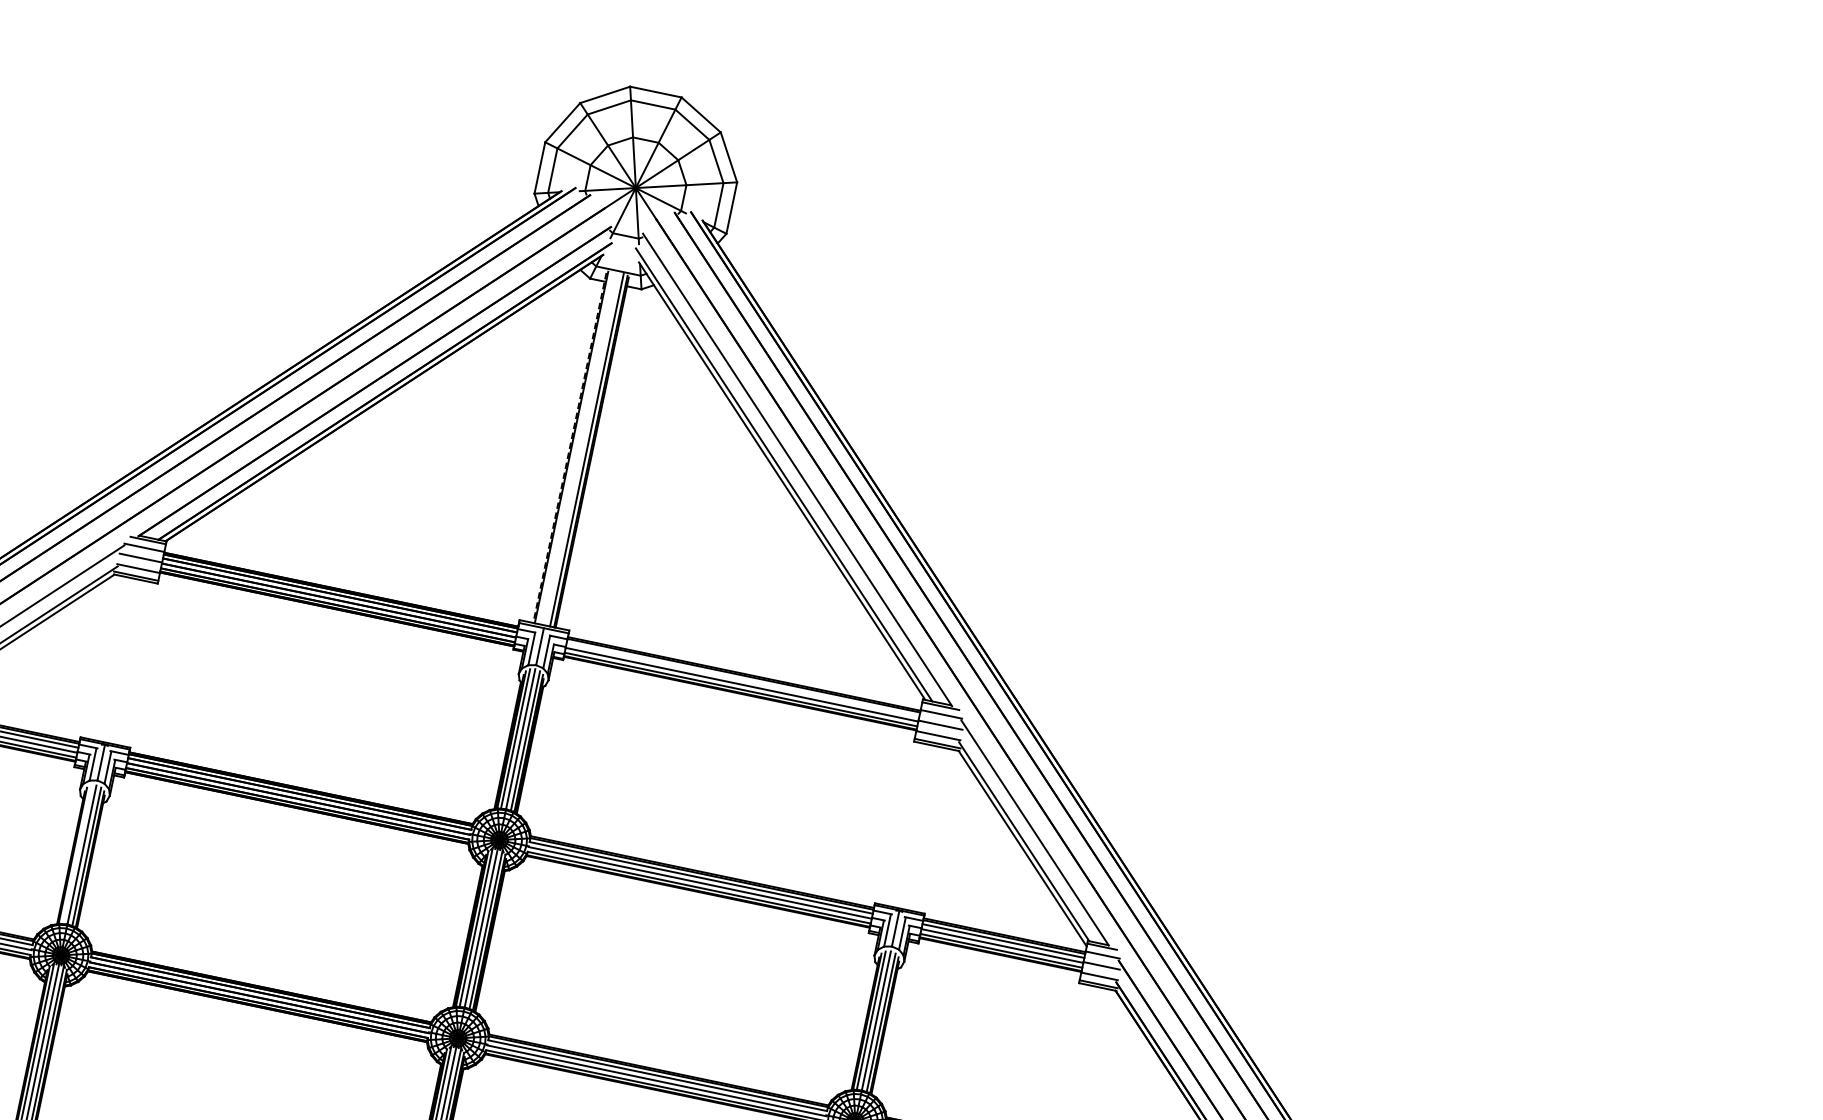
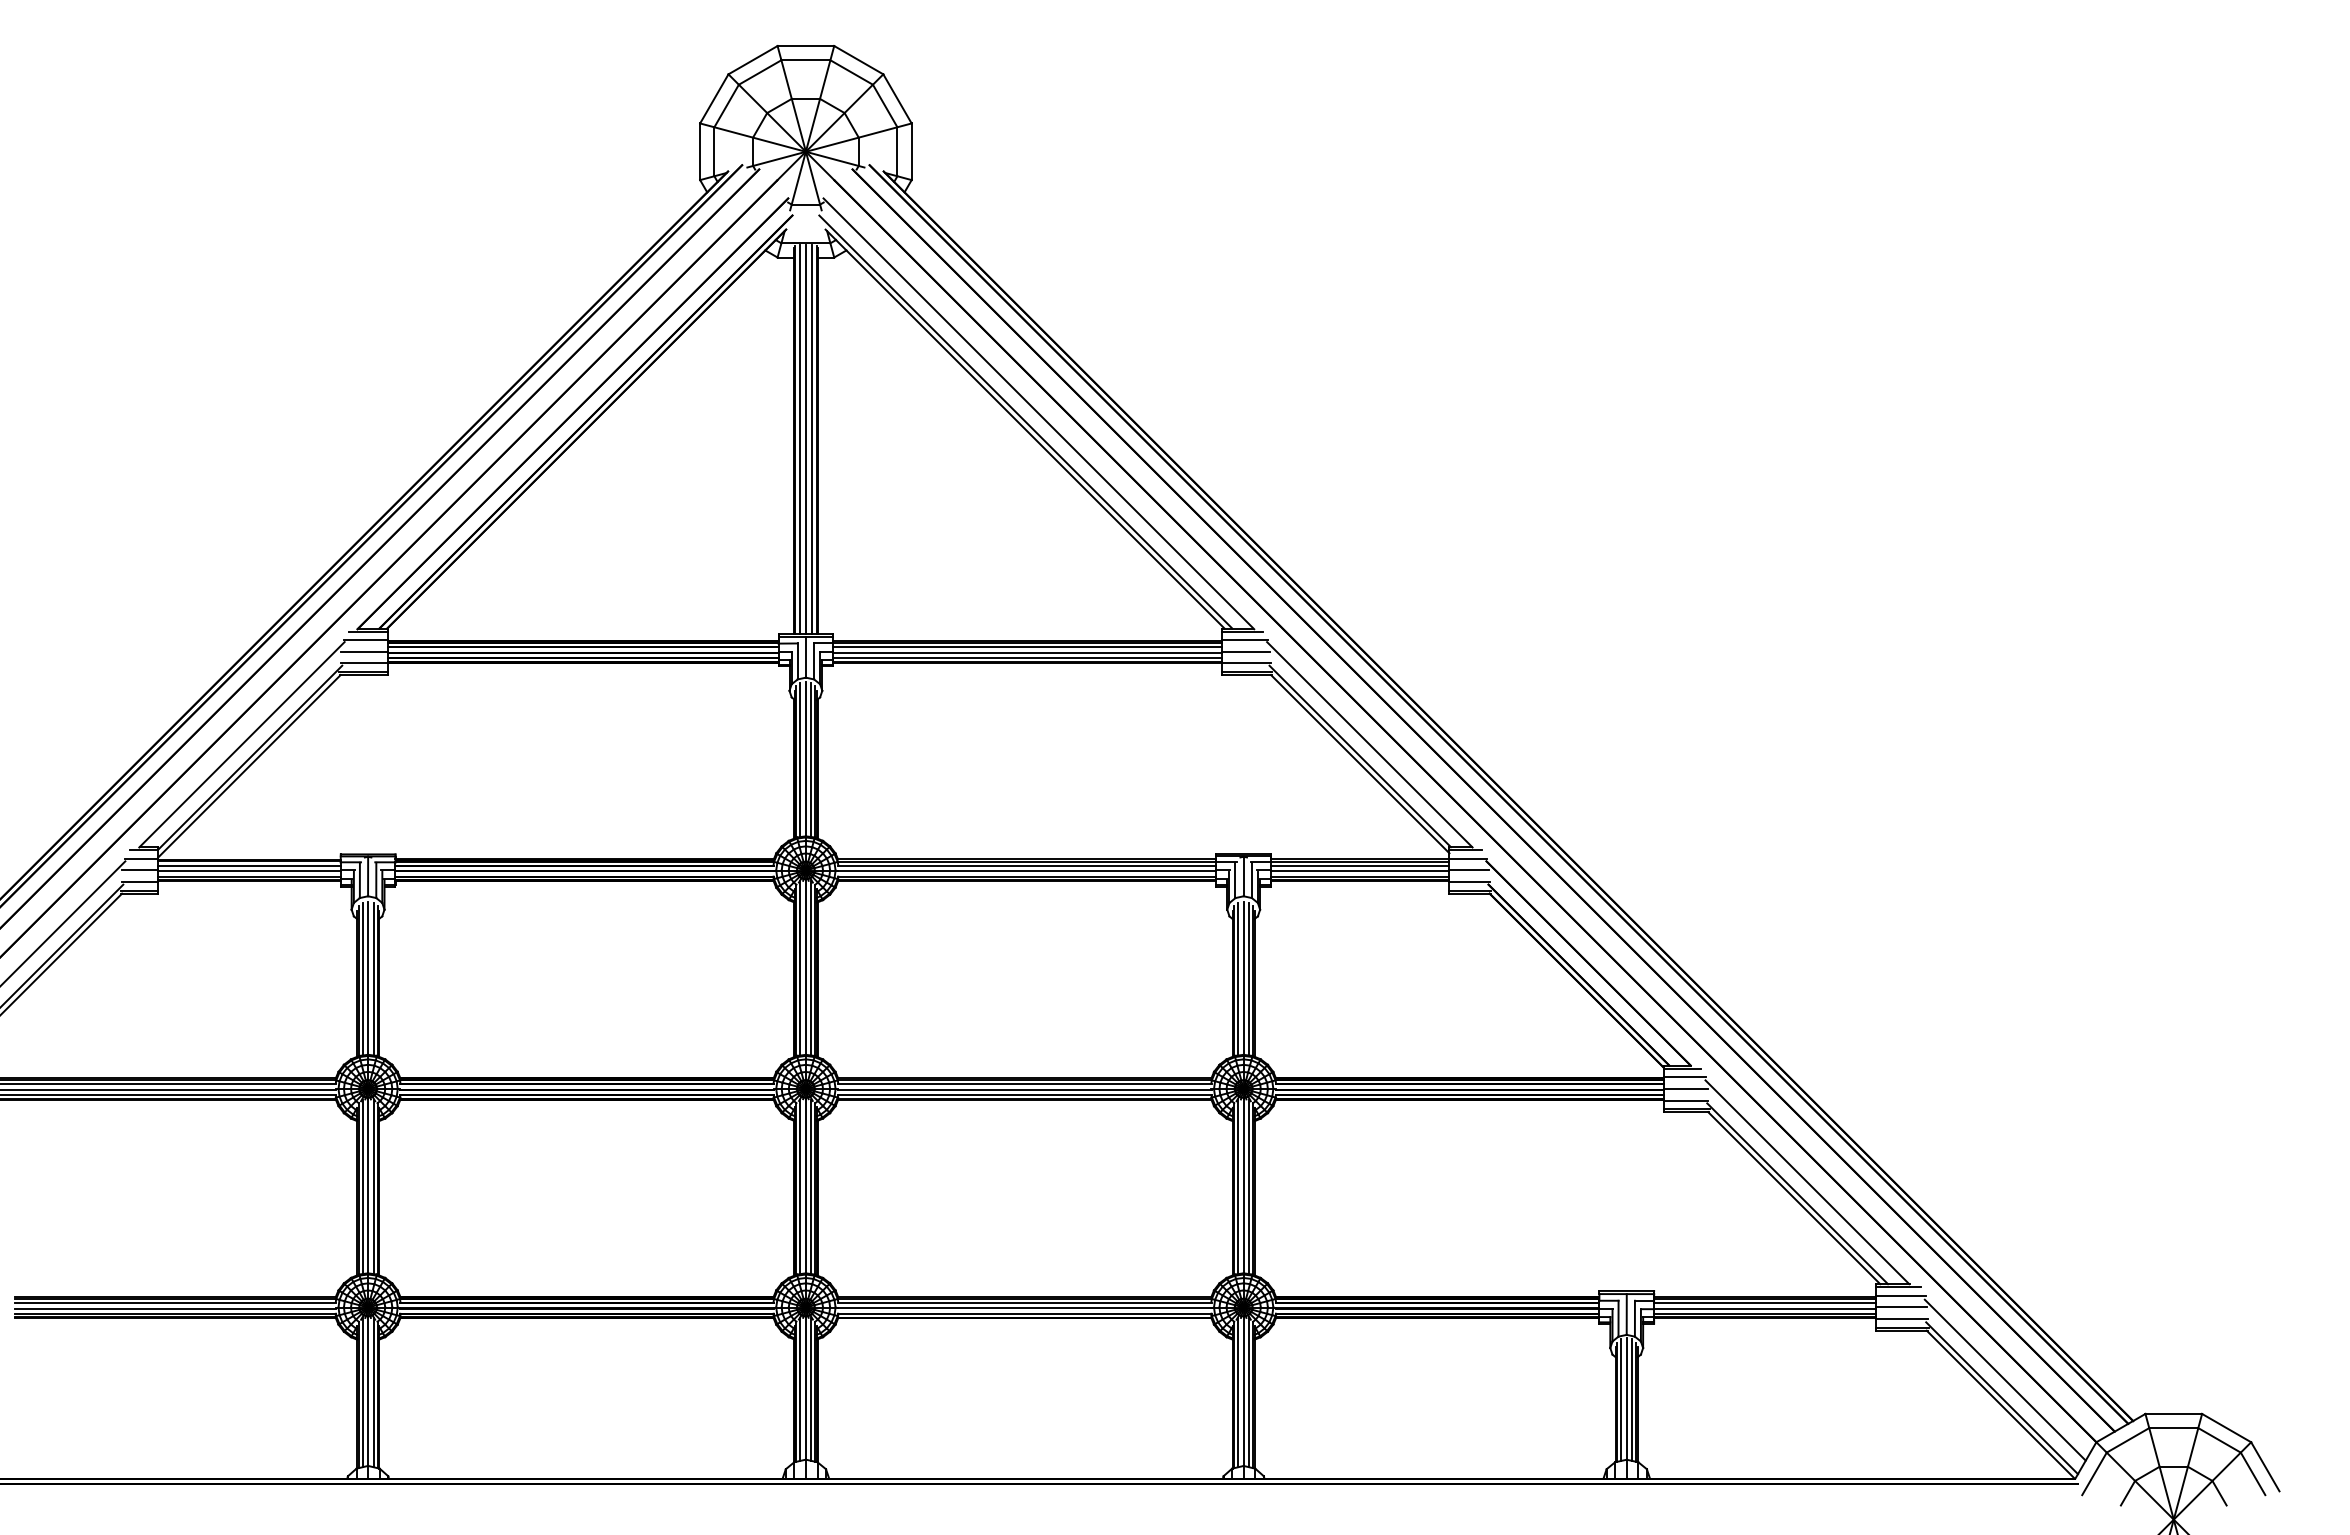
line: (569, 447) -> (793, 440), dashed -> solid
line: (575, 447) -> (799, 439), added
line: (581, 448) -> (805, 438), added
line: (742, 679) -> (1027, 647), added
line: (76, 854) -> (362, 978), added

